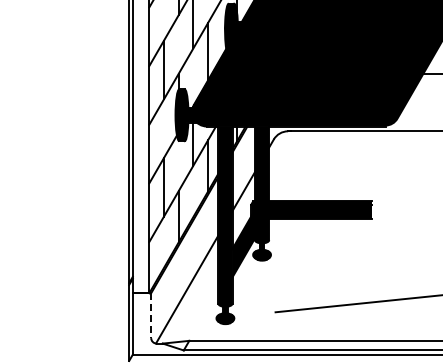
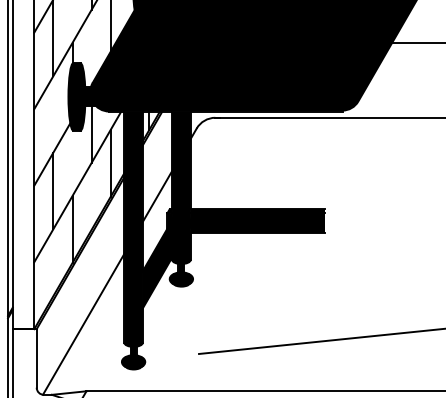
line: (151, 316) -> (37, 359), dashed -> solid

